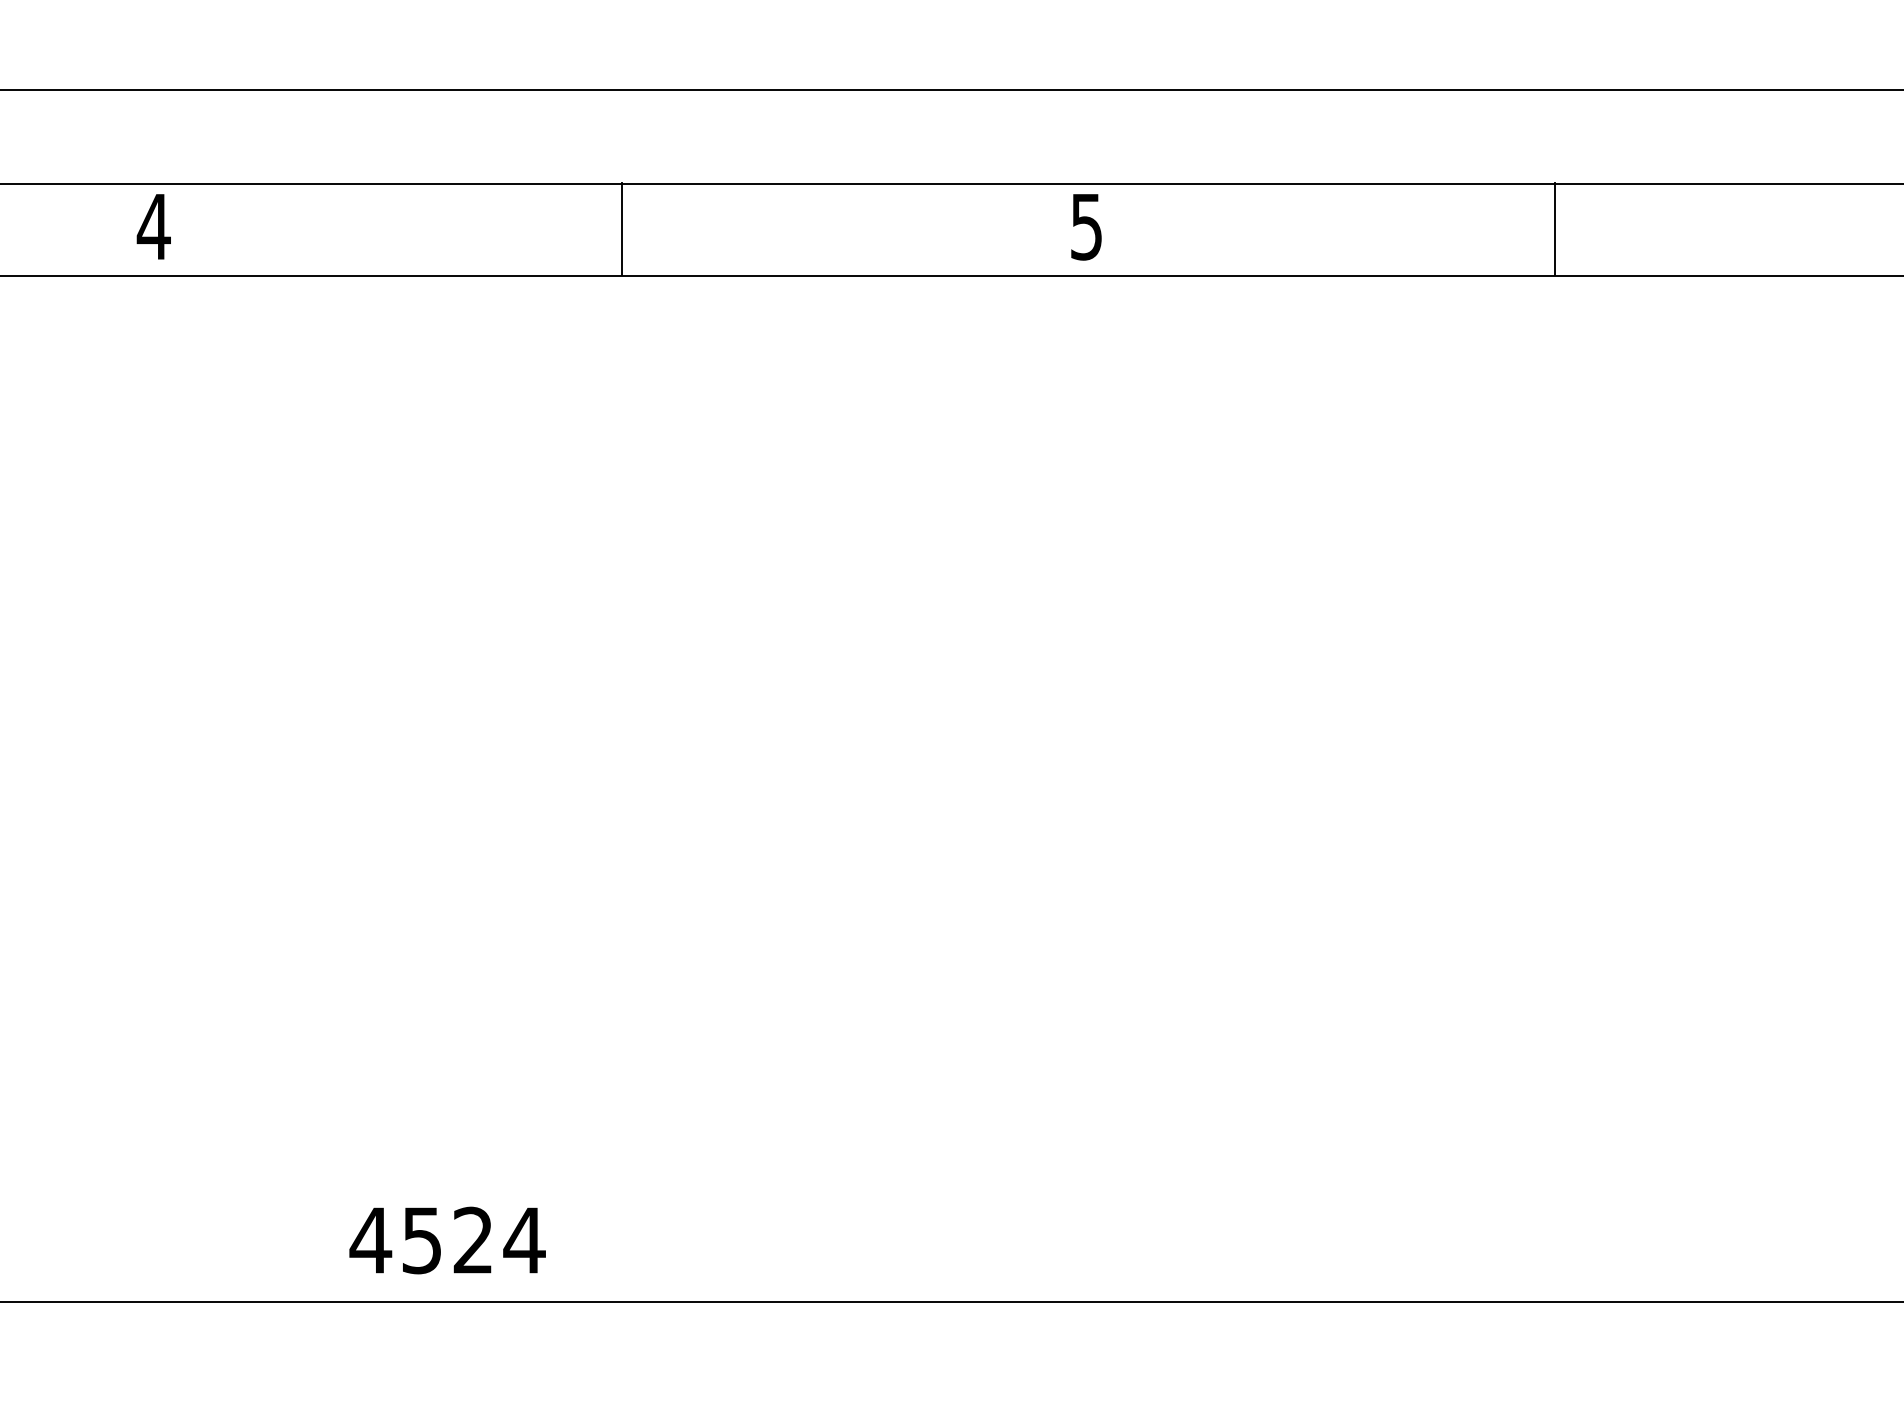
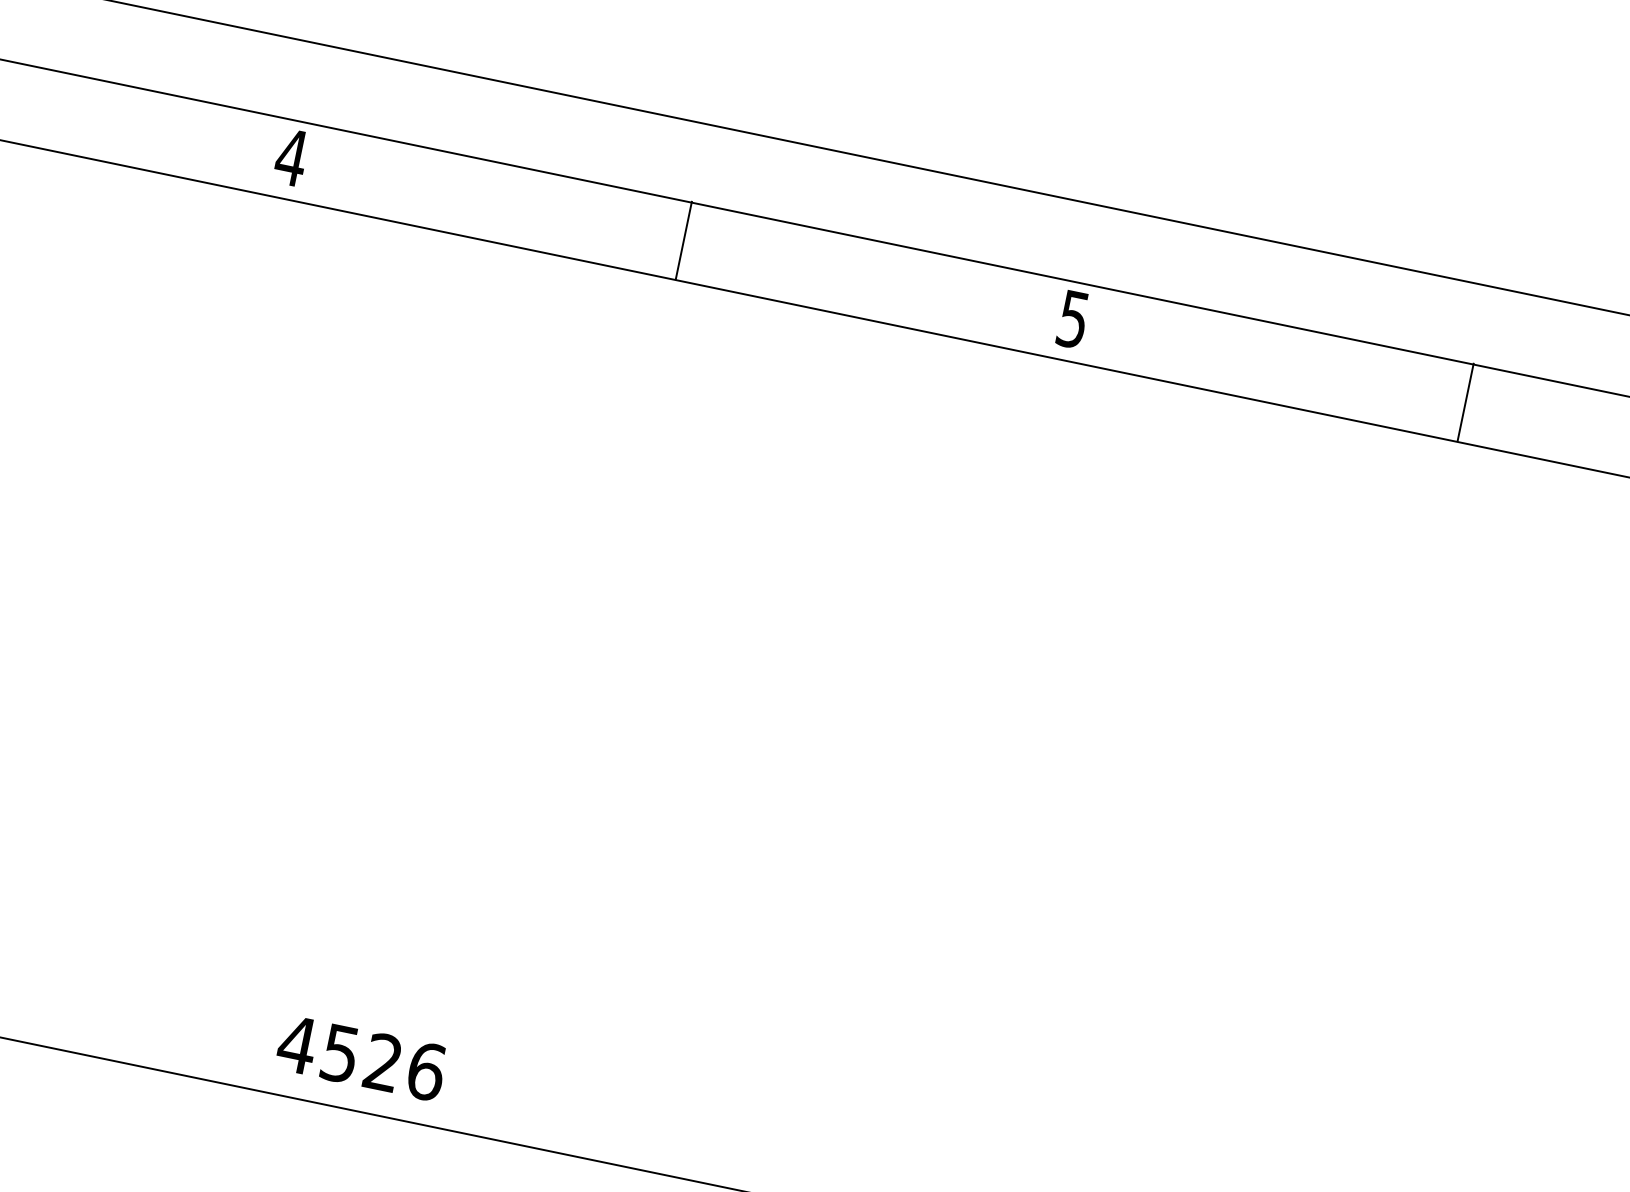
text: (524, 1240) -> (426, 1071), 4524 -> 4526

